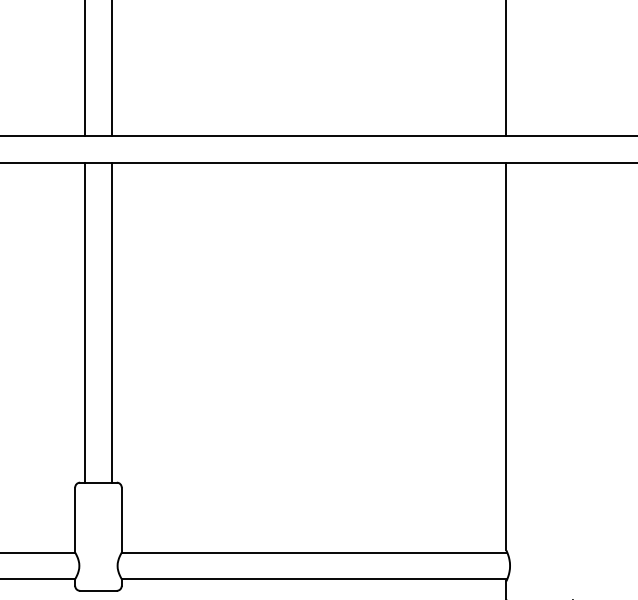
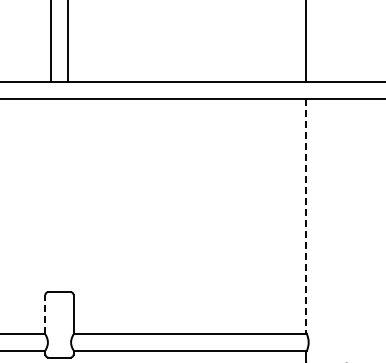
line: (85, 323) -> (51, 195), removed
line: (111, 323) -> (67, 195), removed
line: (506, 357) -> (306, 216), solid -> dashed
line: (75, 519) -> (45, 314), solid -> dashed

